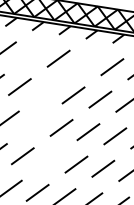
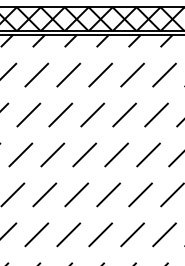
line: (31, 53) -> (68, 74), added
line: (85, 62) -> (132, 74), added
line: (46, 90) -> (92, 114), added
line: (34, 123) -> (84, 154), added
line: (49, 160) -> (108, 194), added

